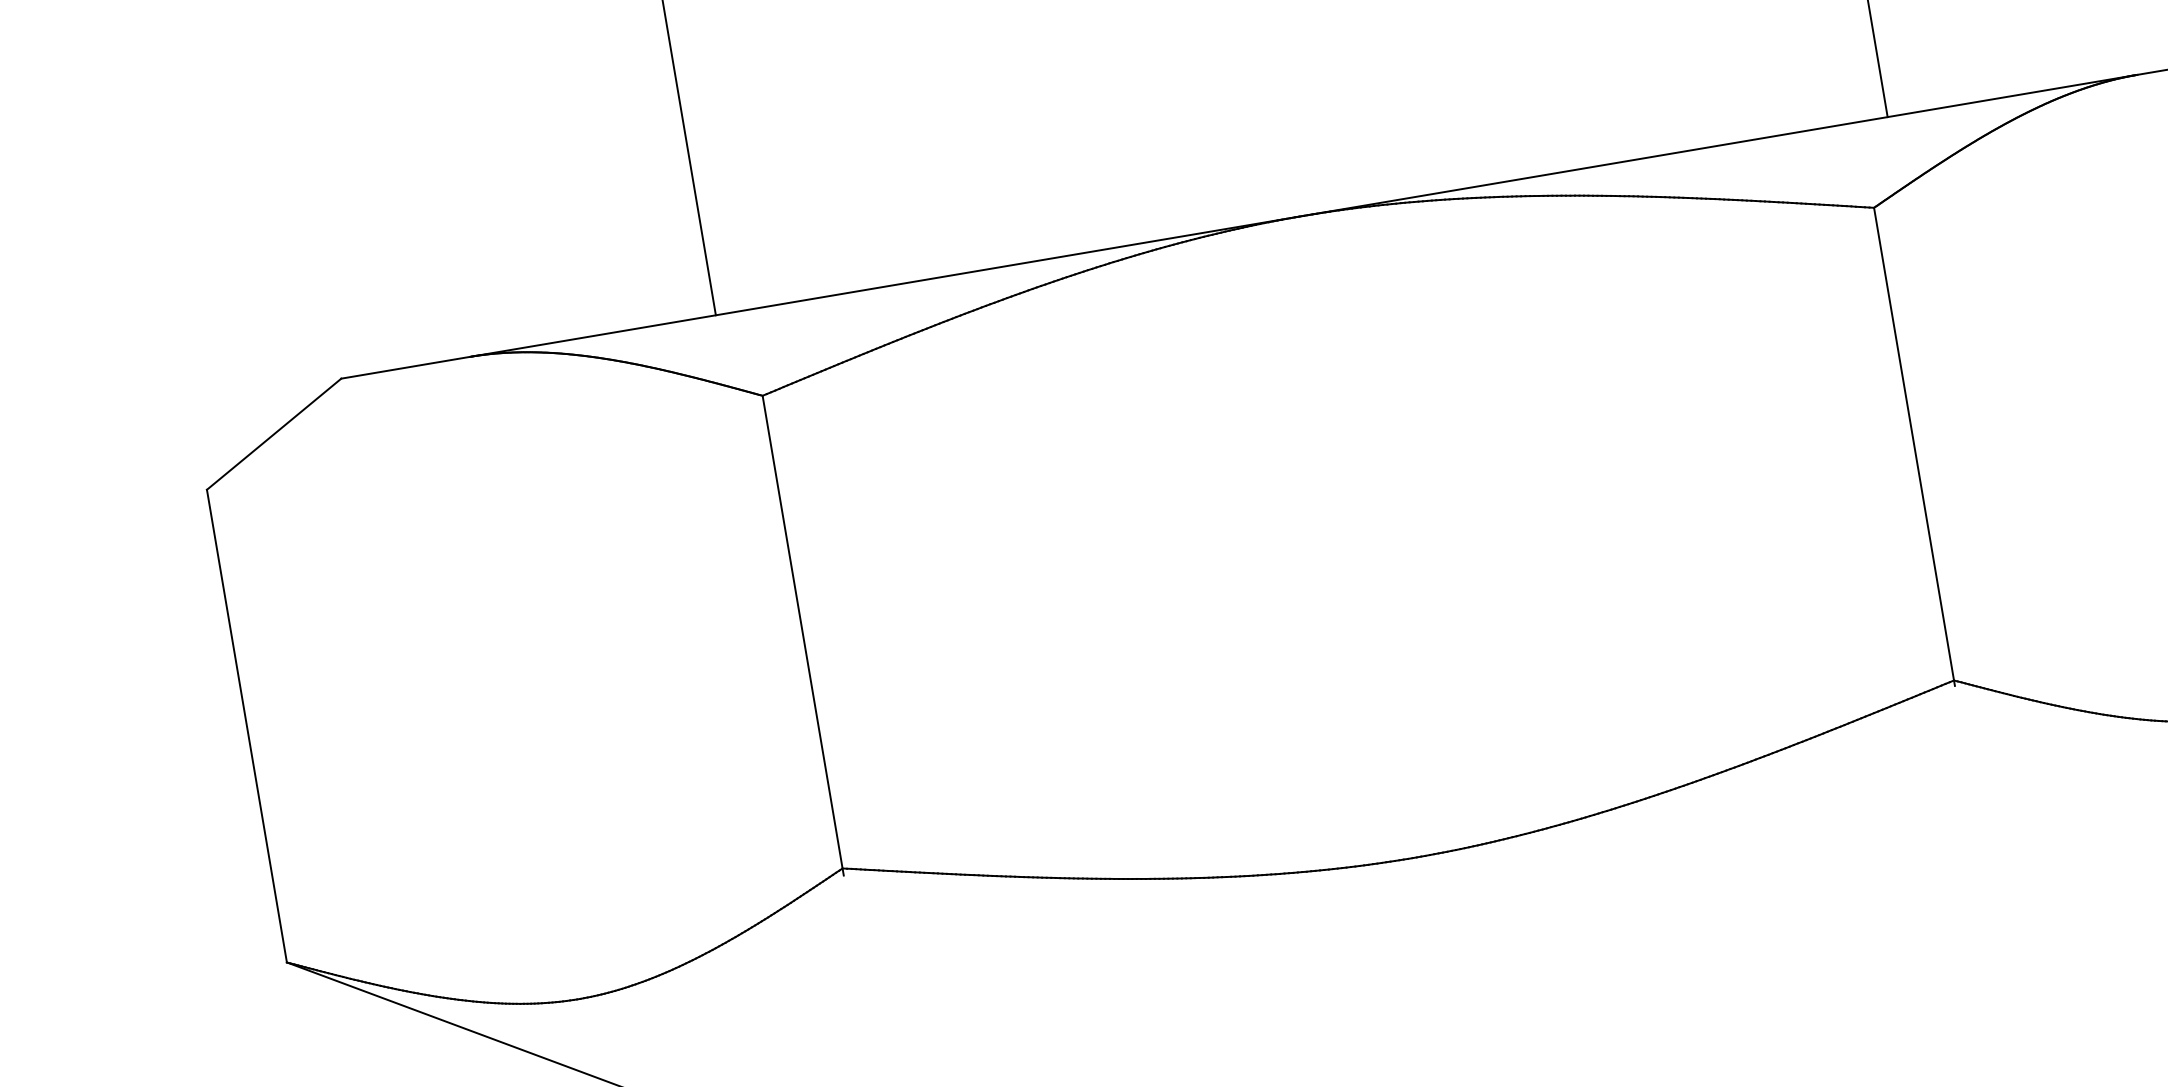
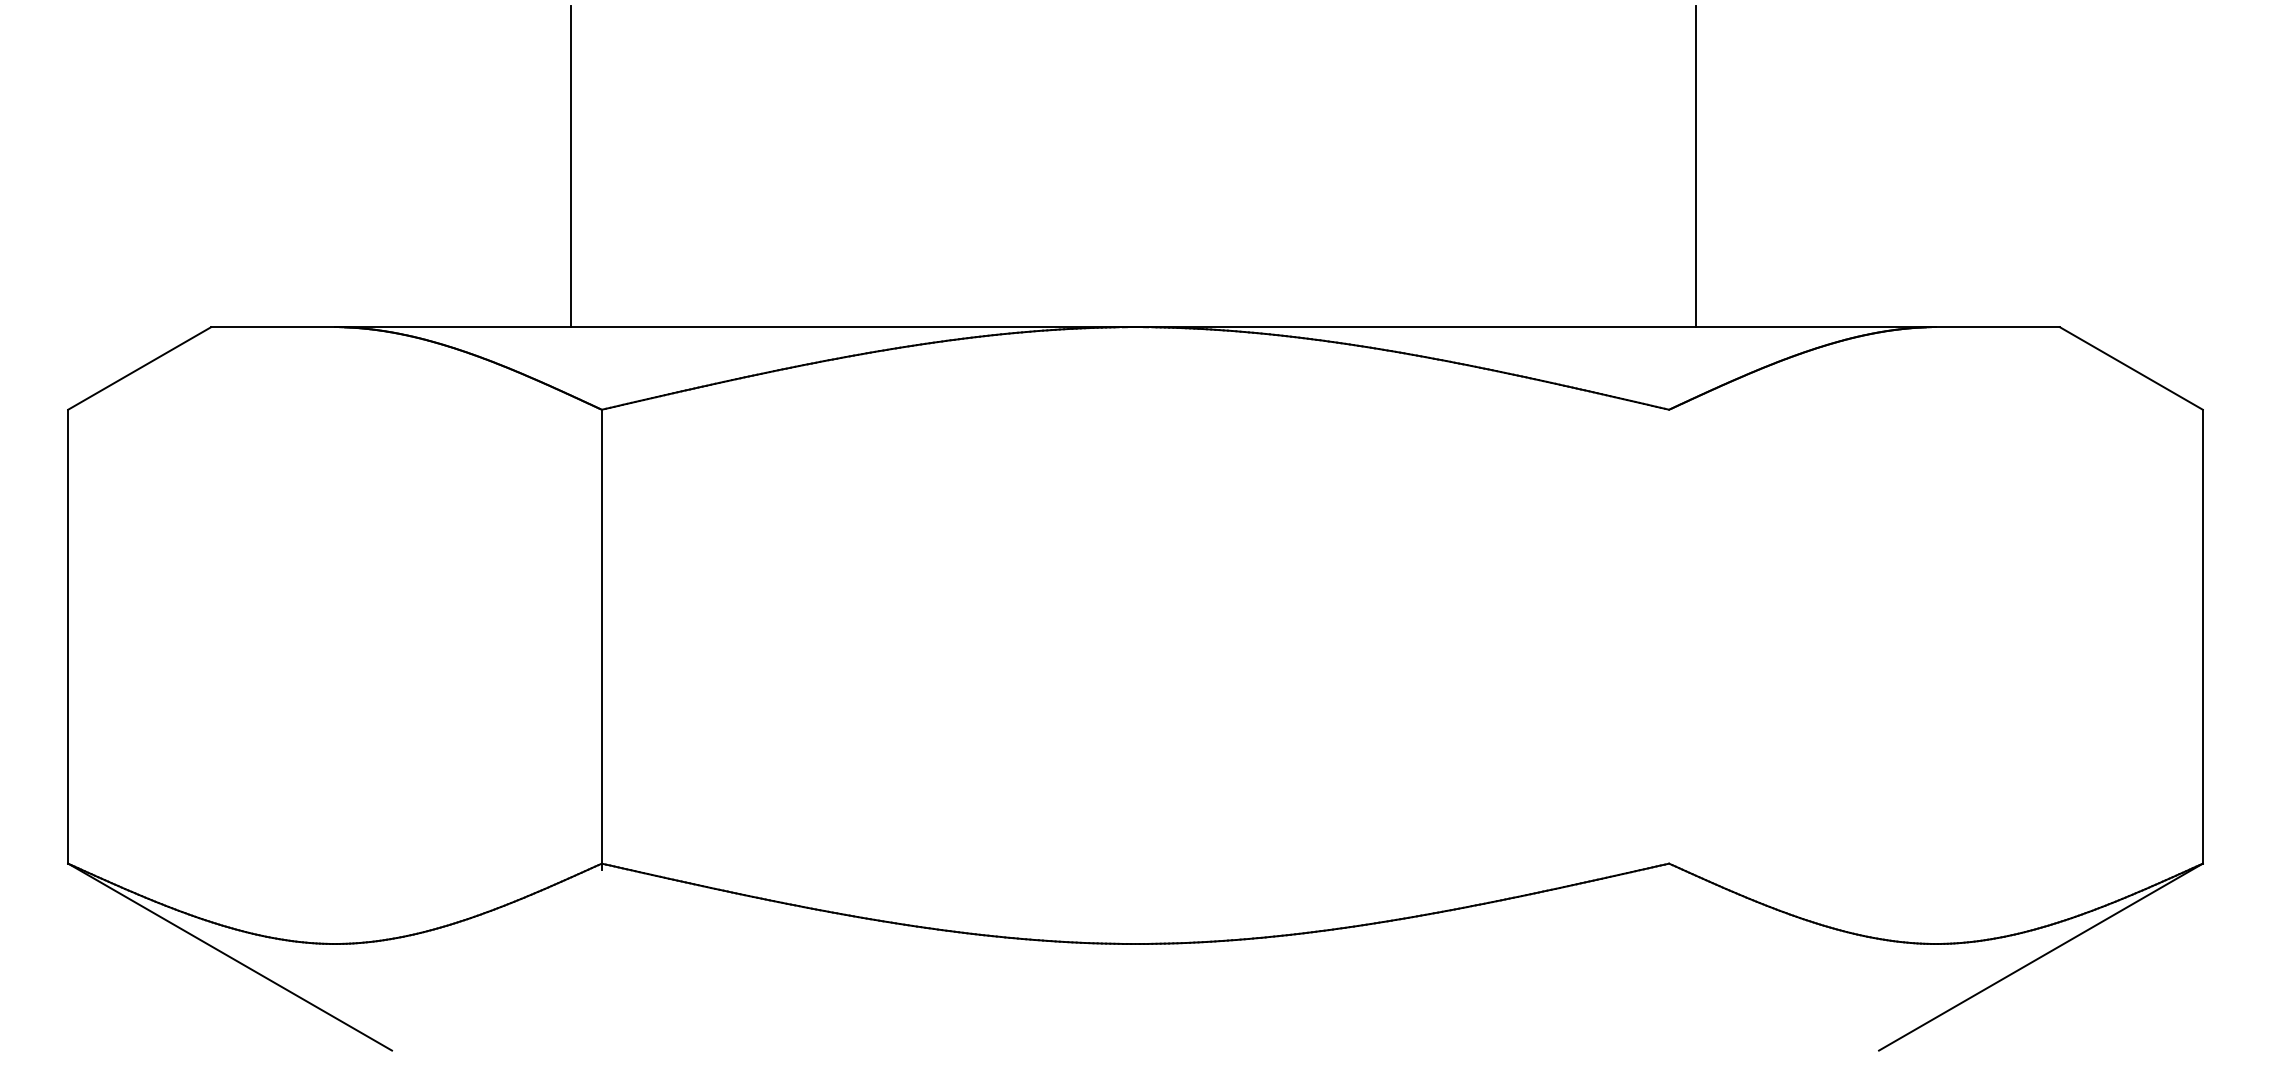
line: (1914, 445) -> (1669, 638), removed

